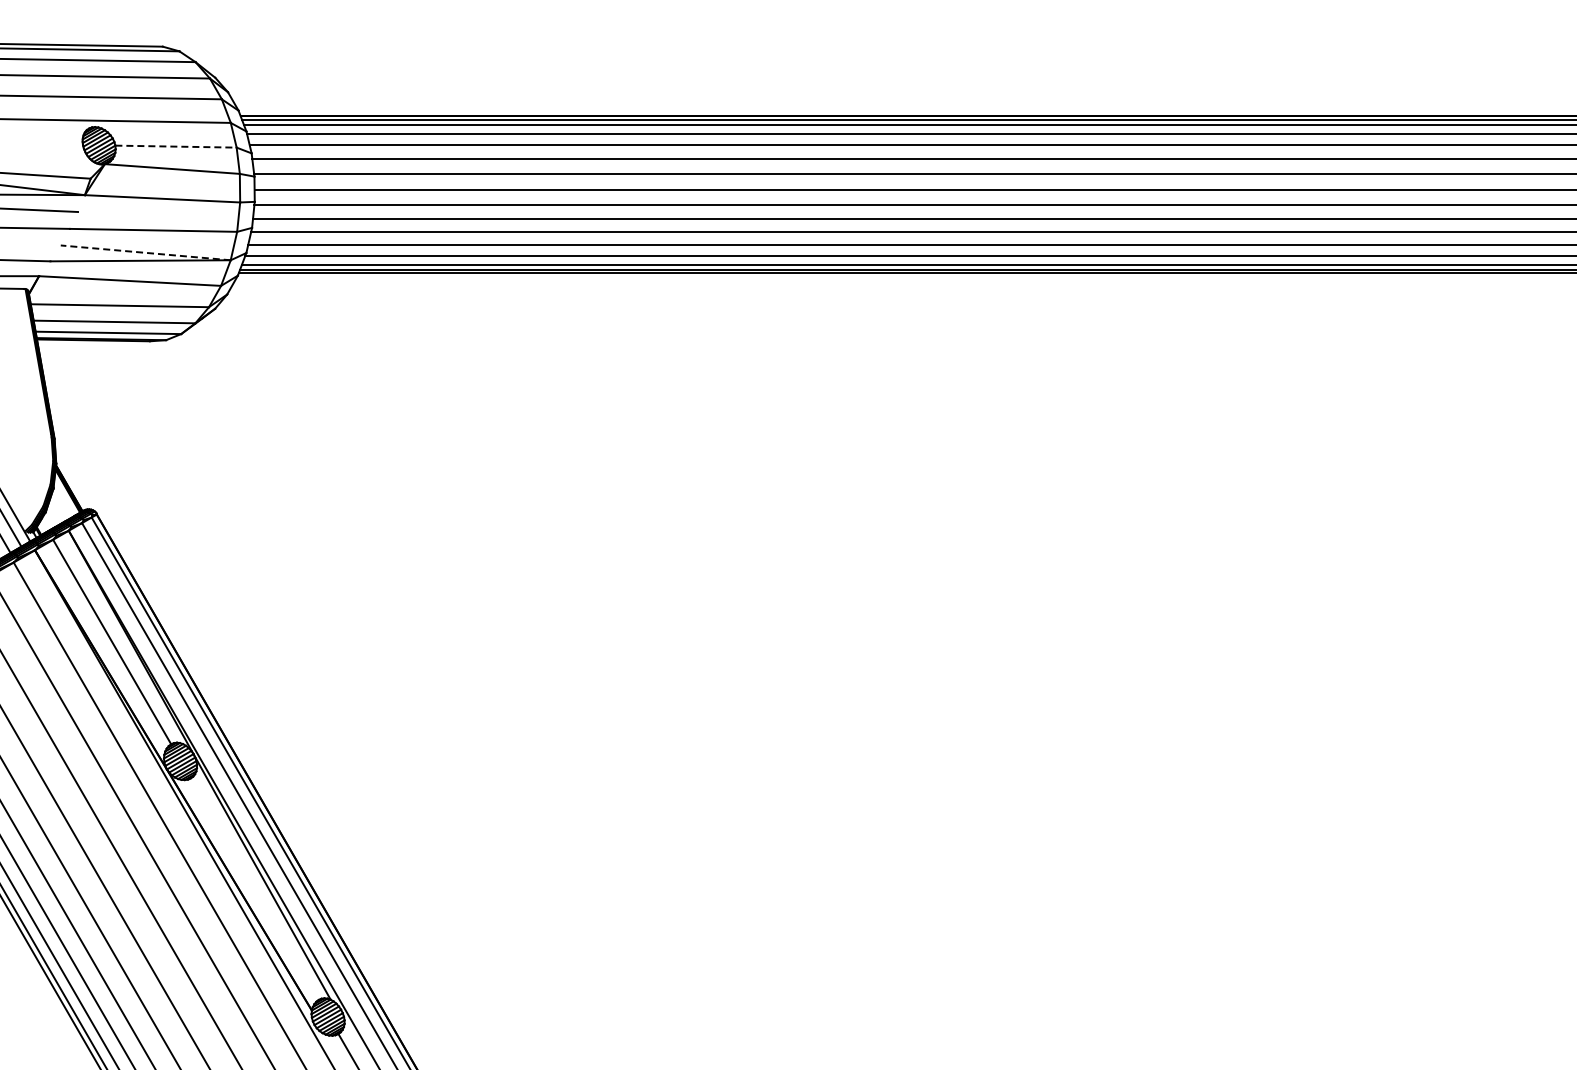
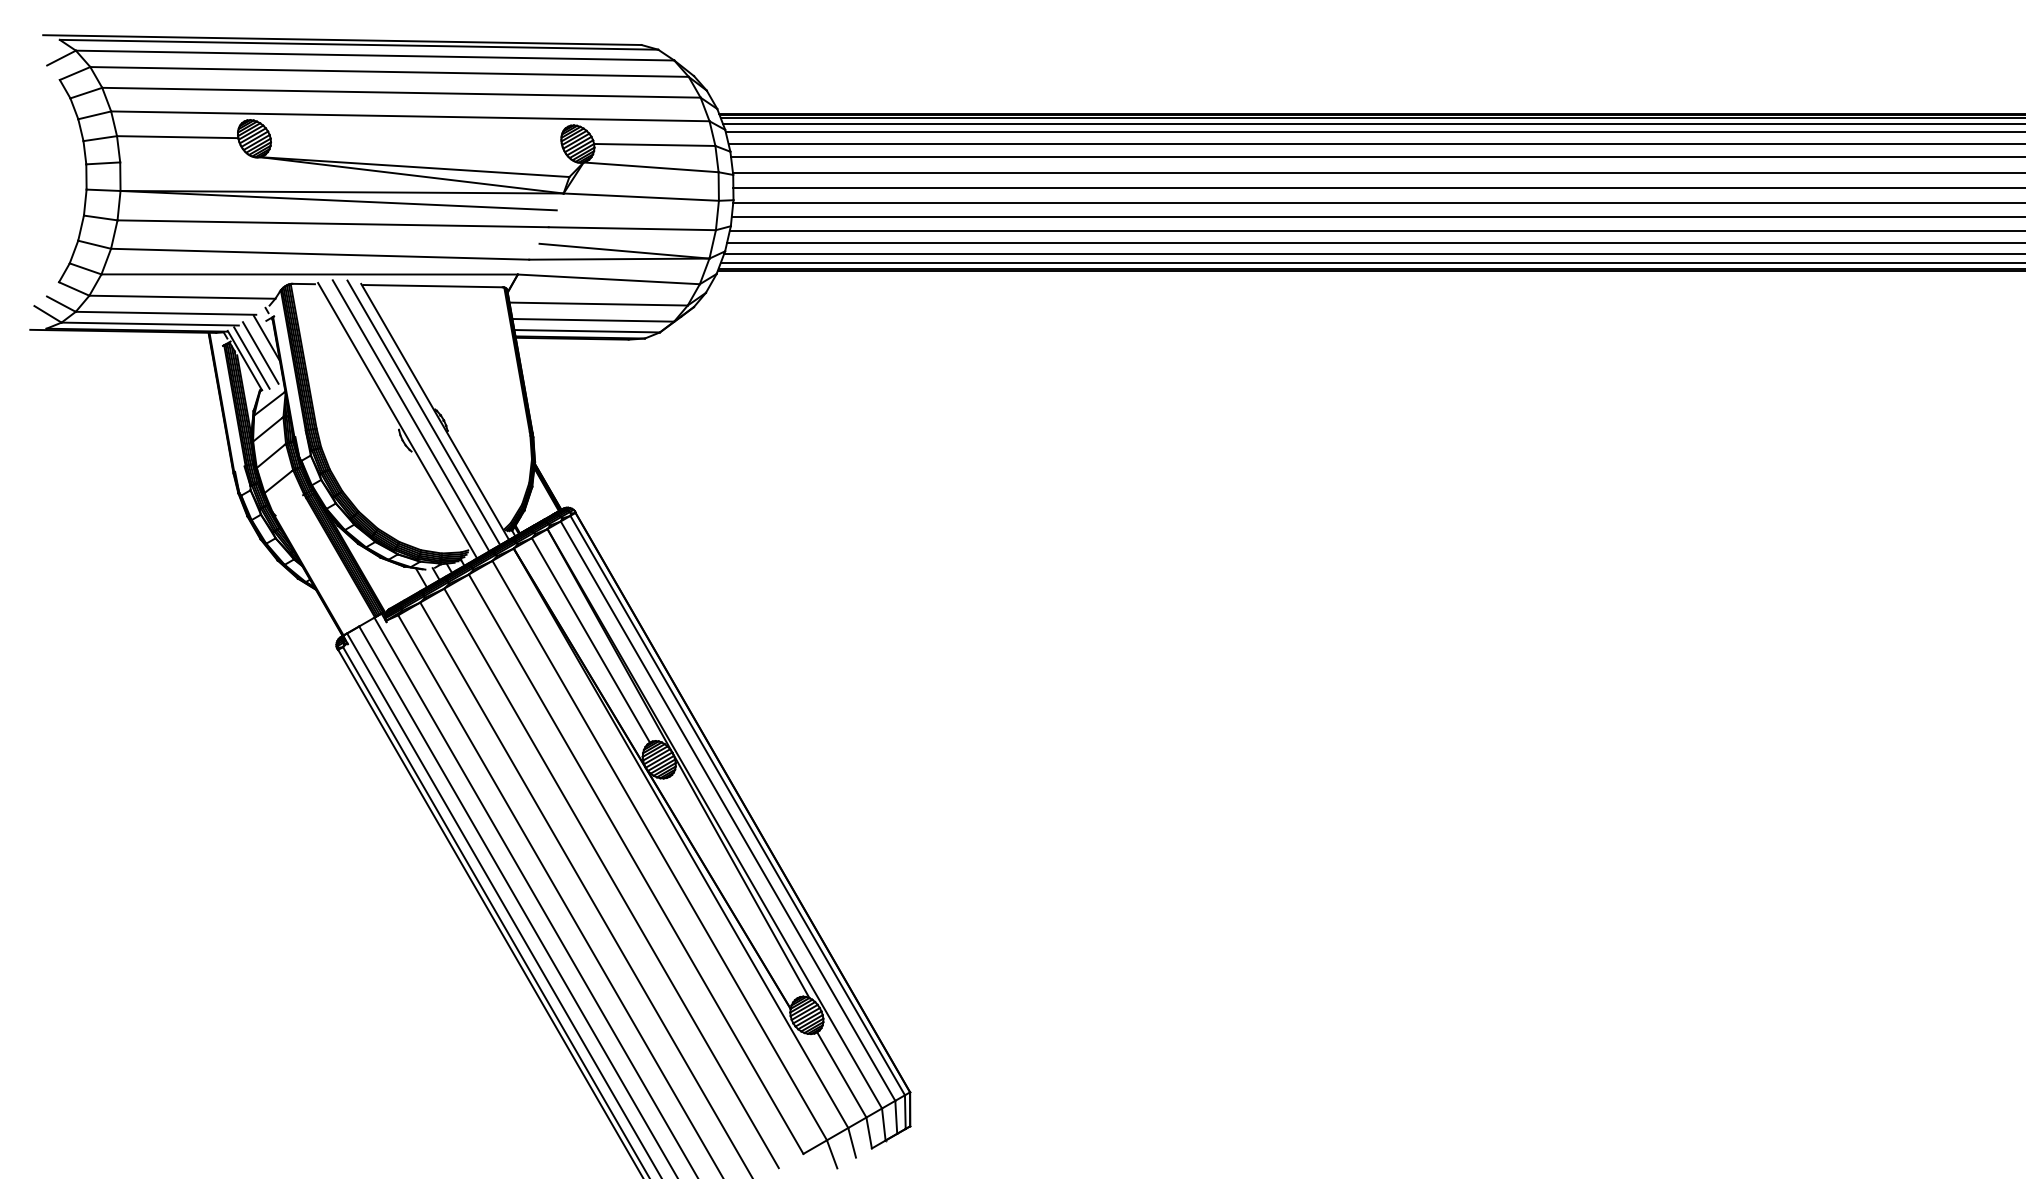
line: (175, 146) -> (654, 144), dashed -> solid
line: (145, 253) -> (624, 251), dashed -> solid

